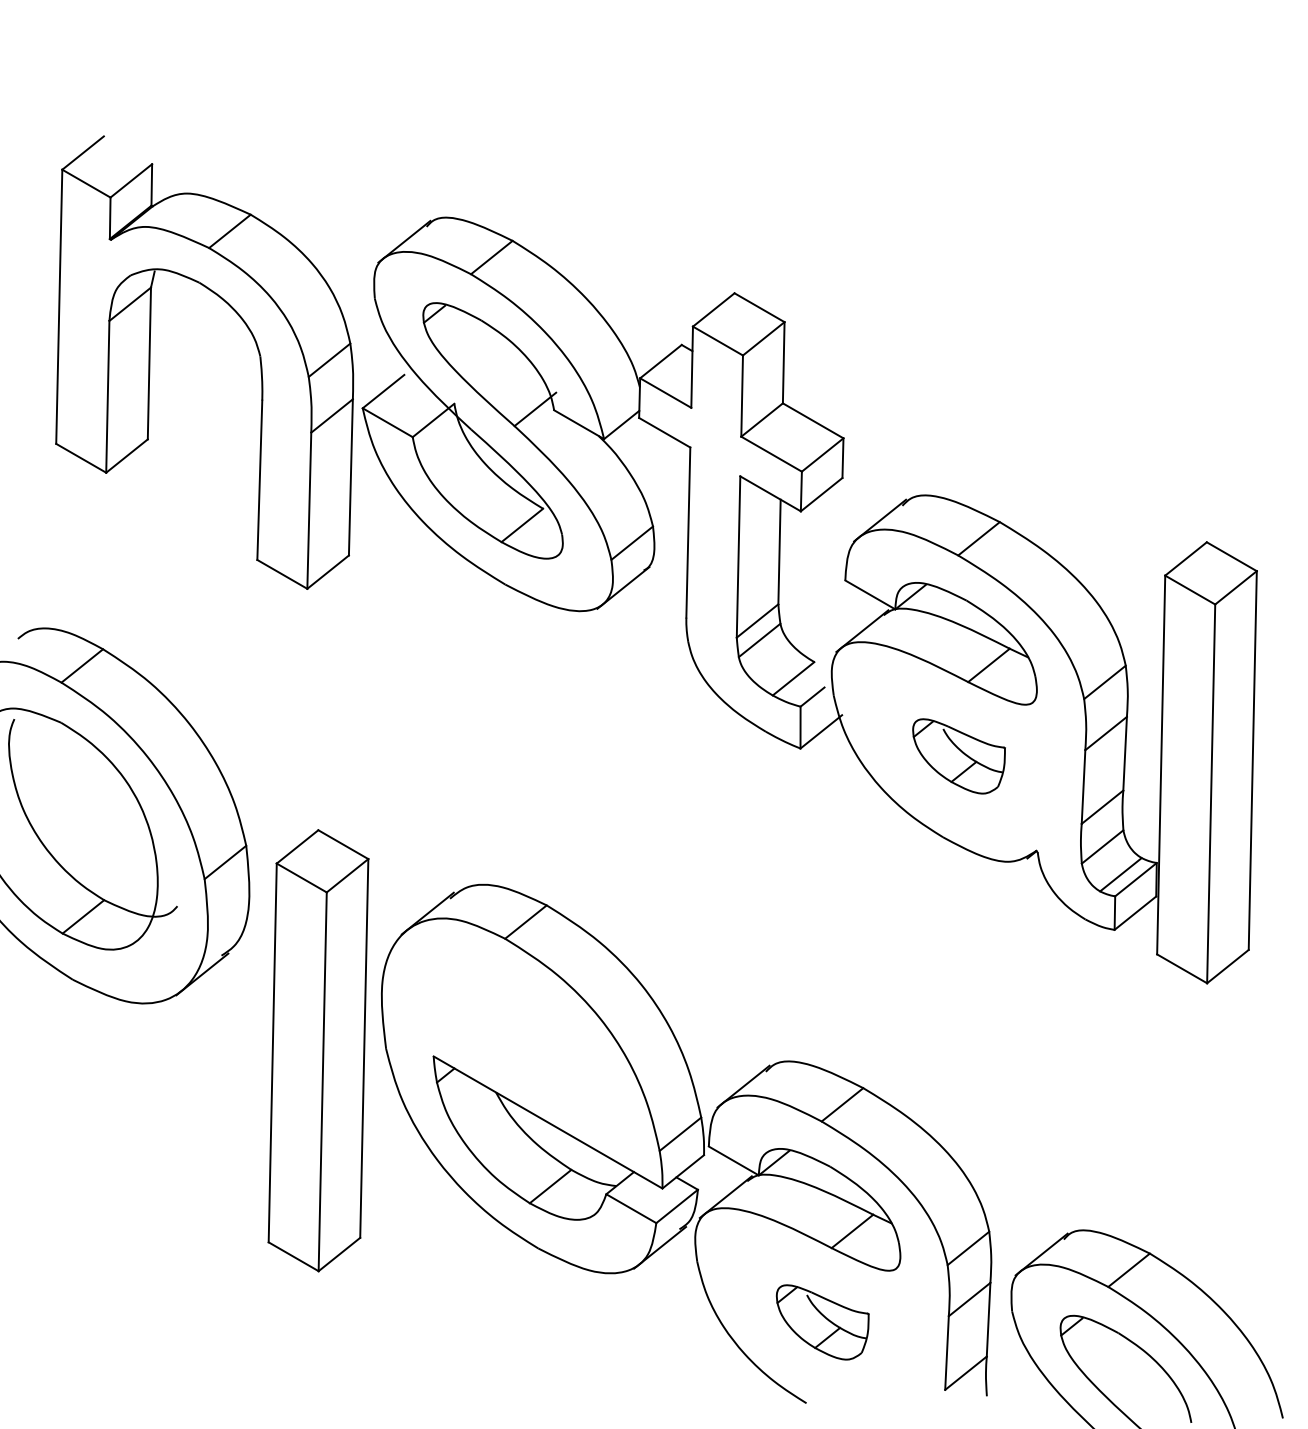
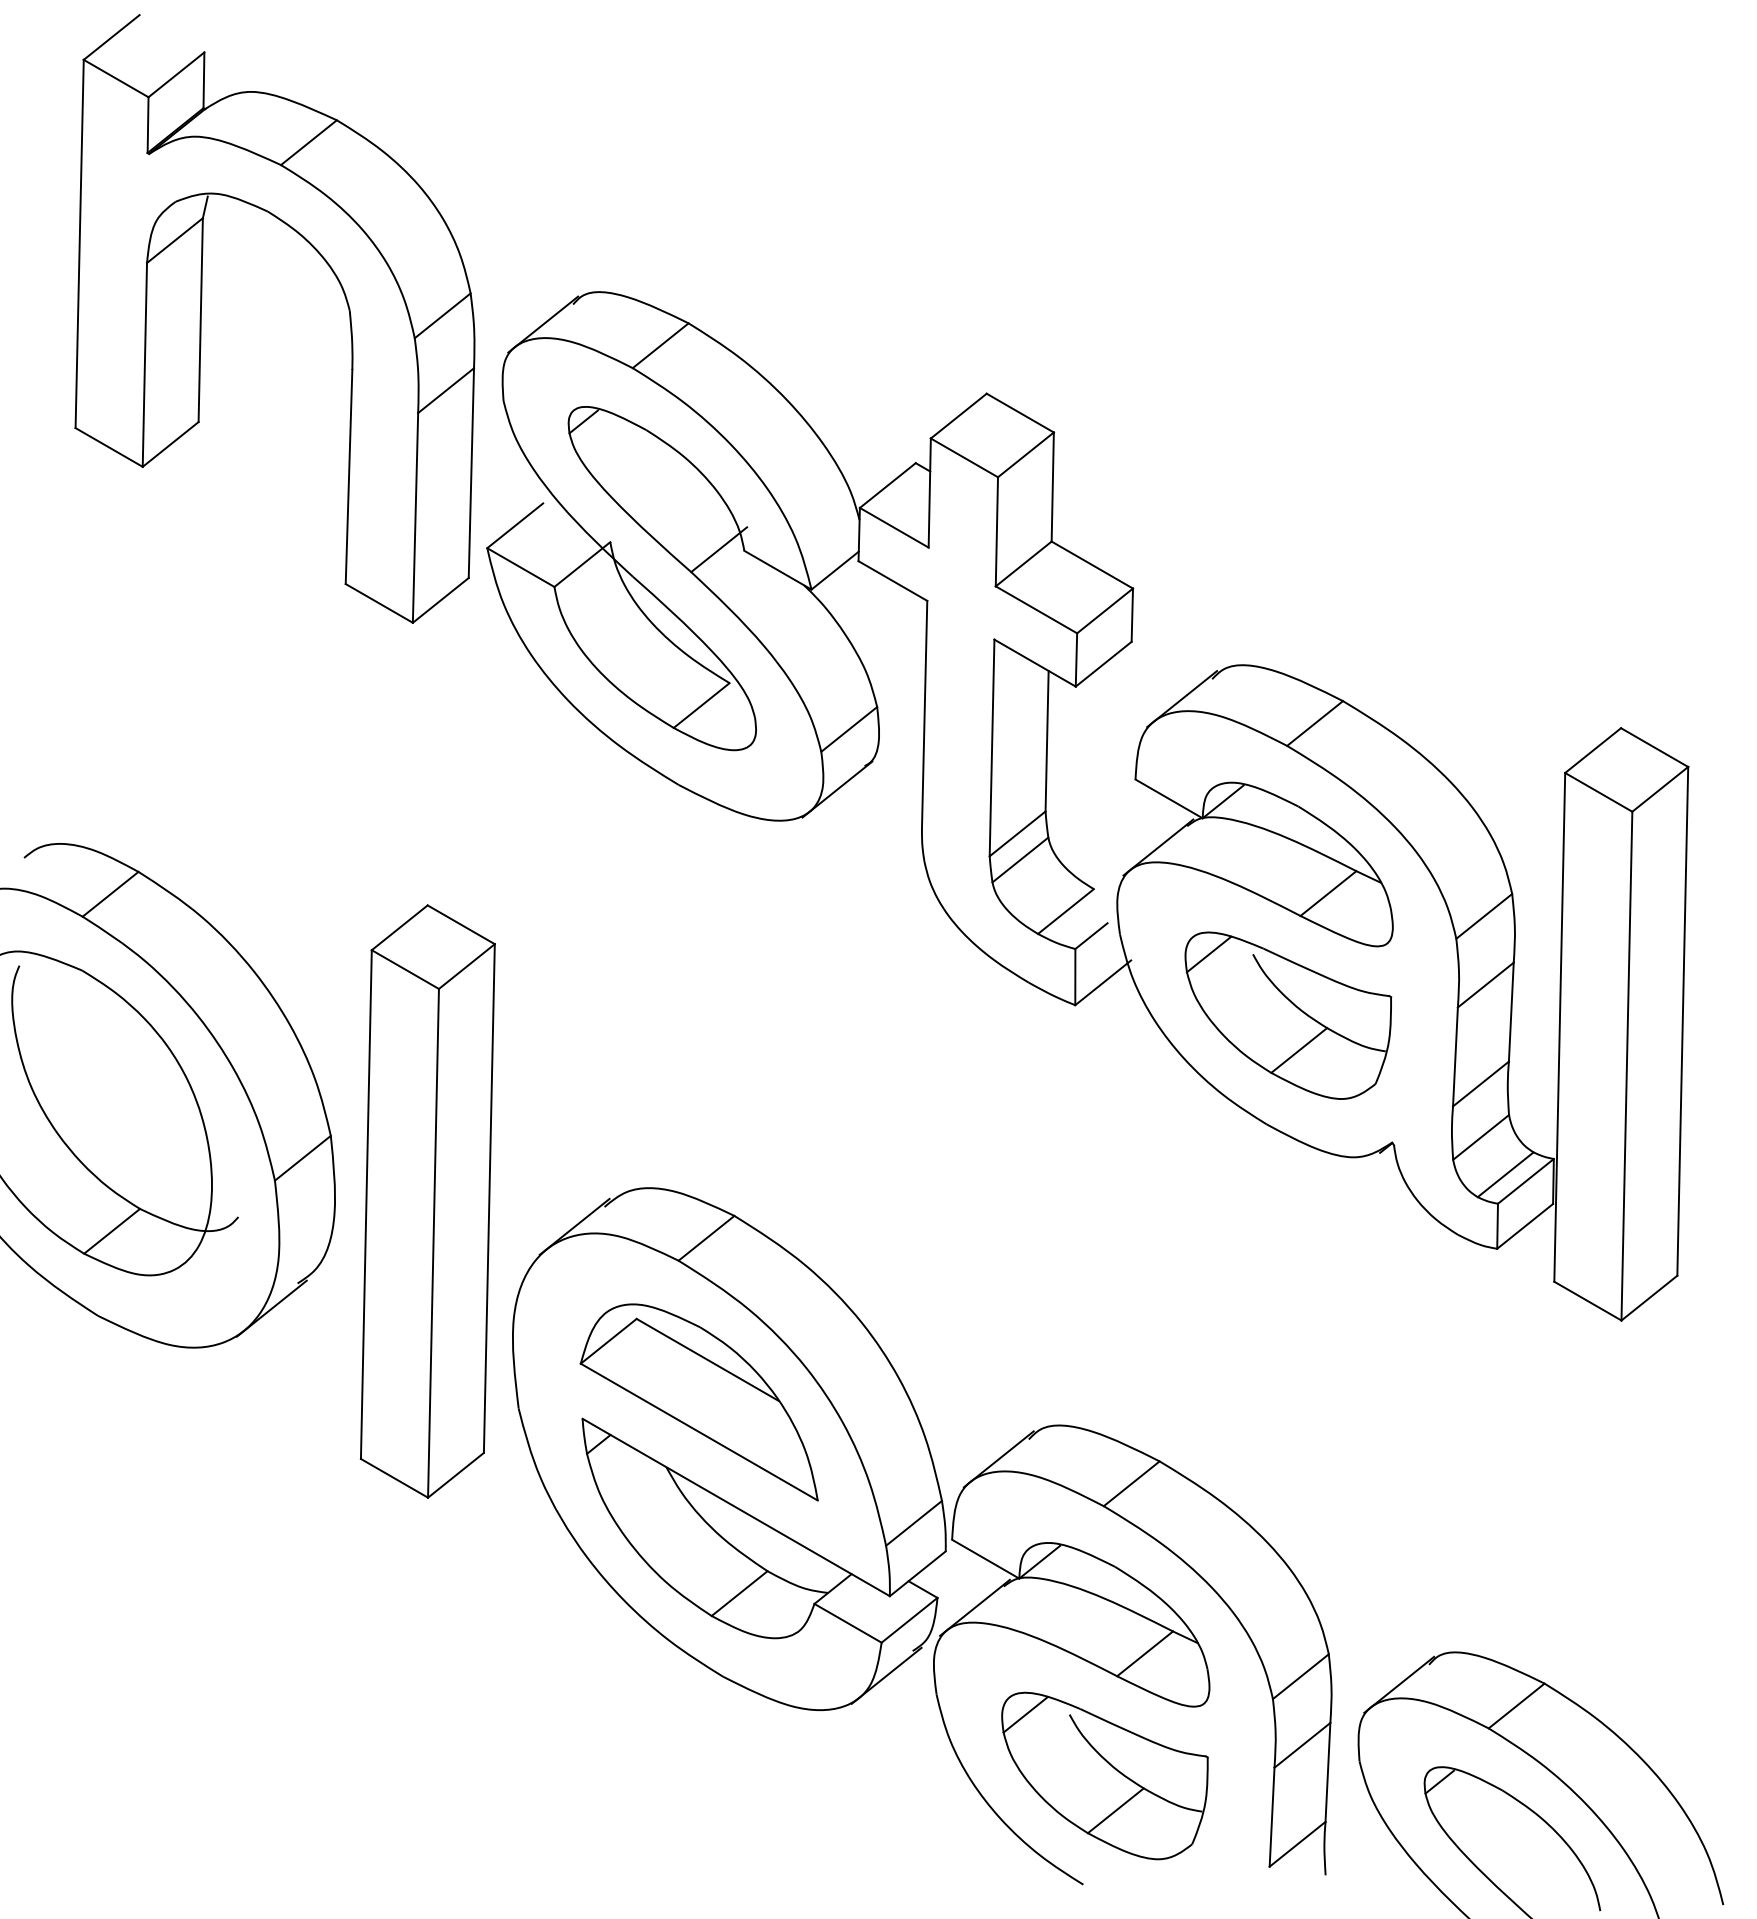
part: (150, 362) -> (202, 318), moved
part: (958, 756) -> (1287, 1015), size x1.67
part: (520, 1044) -> (699, 1402), added
part: (318, 1050) -> (427, 1201), moved
part: (822, 1322) -> (1104, 1776), size x1.67

